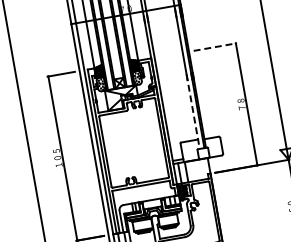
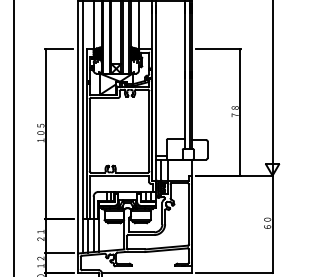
line: (215, 47) -> (219, 49), dashed -> solid
line: (193, 111) -> (185, 110), dashed -> solid

